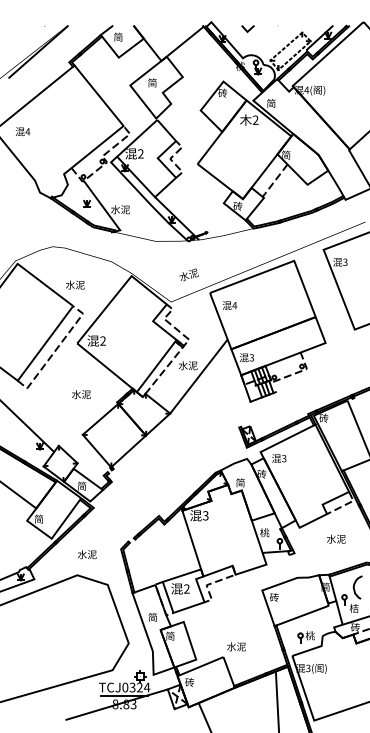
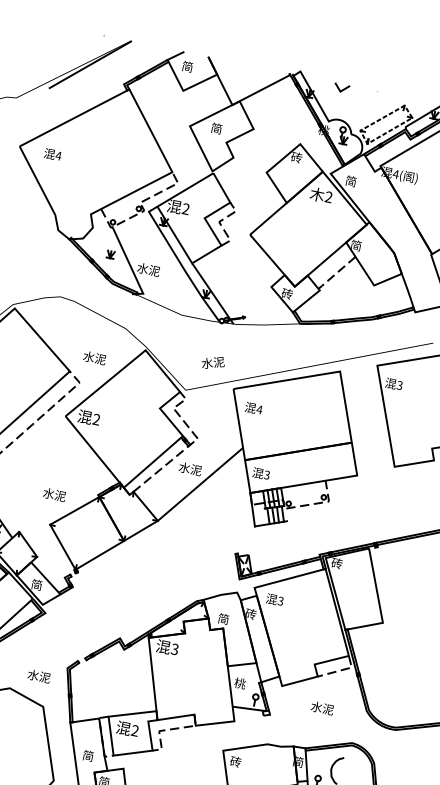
text: (75, 284) -> (95, 357), moved
text: (81, 394) -> (54, 494), moved
text: (87, 554) -> (39, 676), moved

